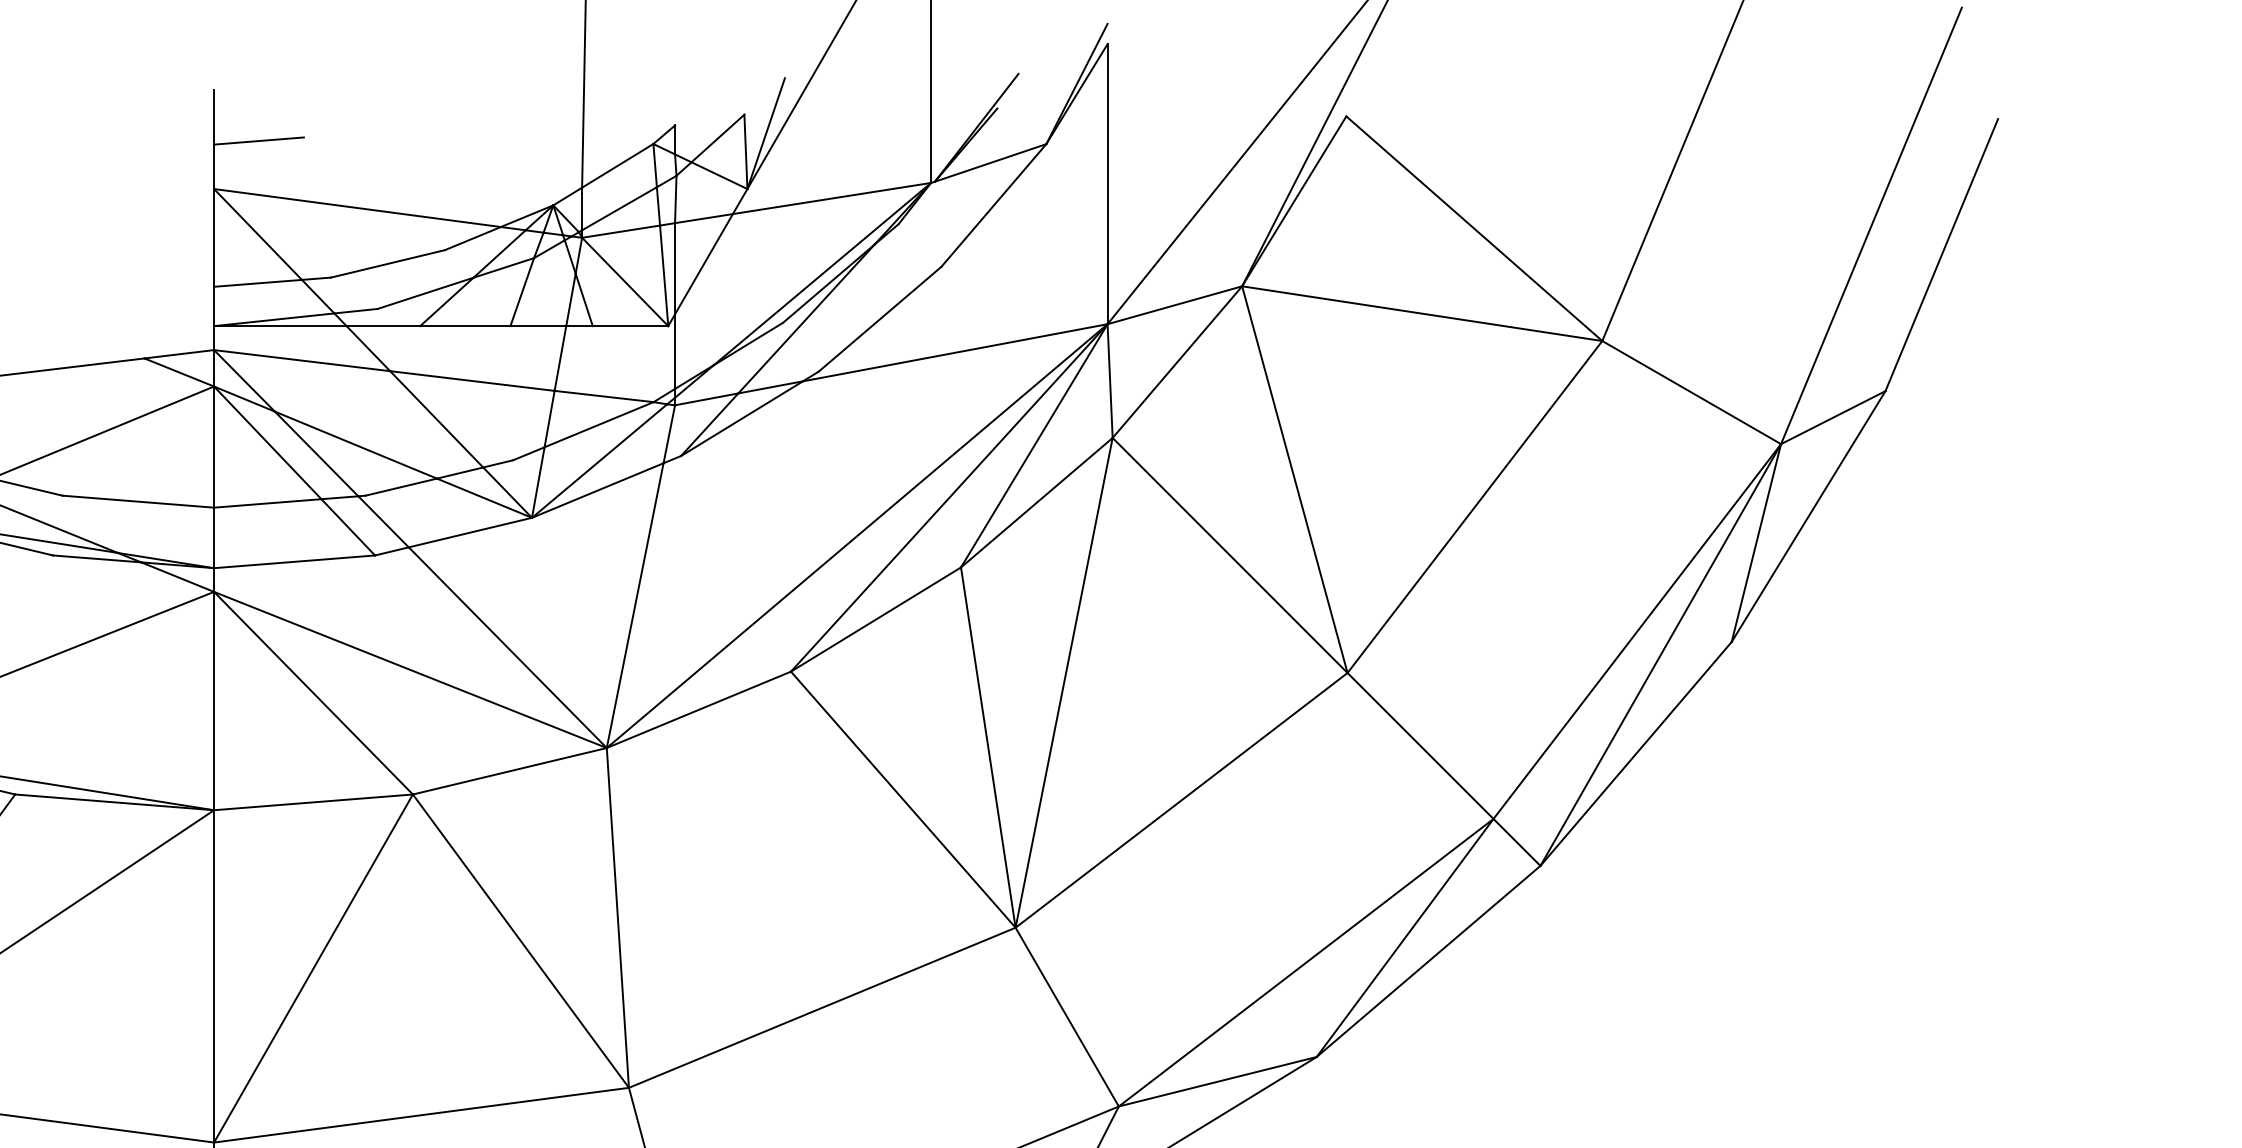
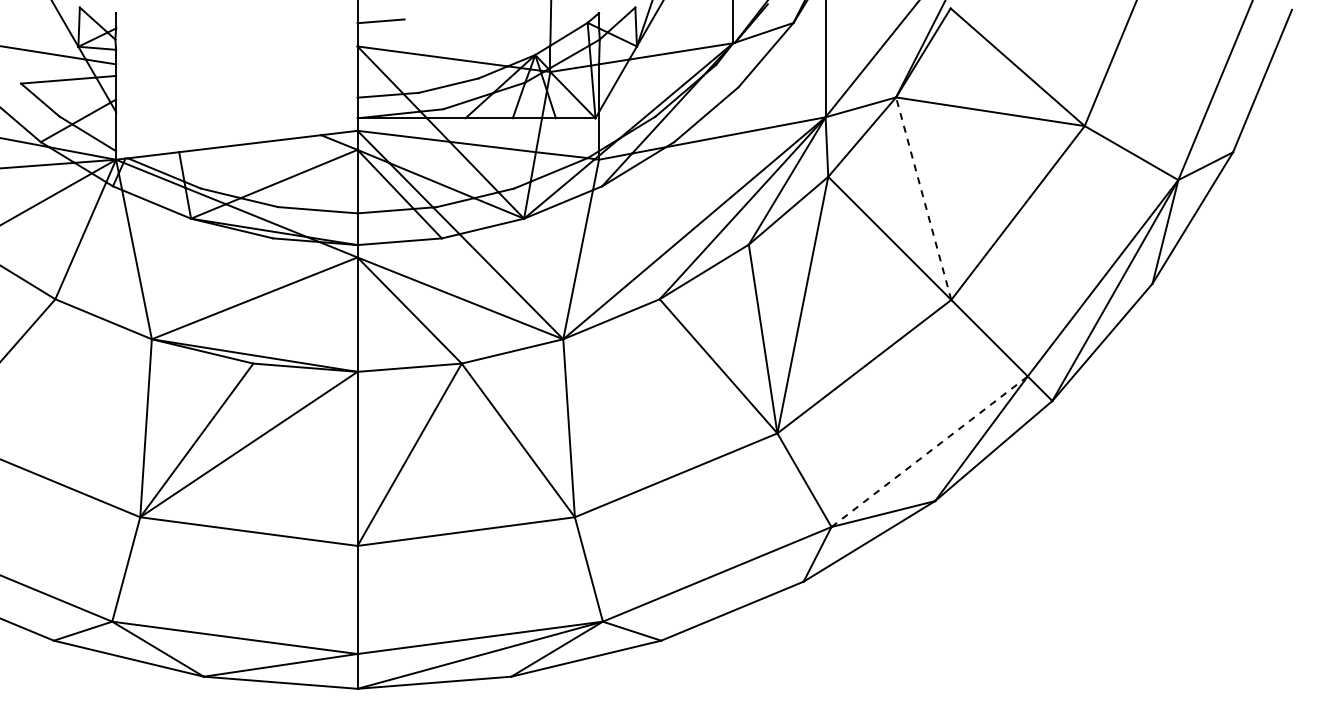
line: (1294, 479) -> (923, 198), solid -> dashed
line: (1305, 962) -> (929, 451), solid -> dashed

